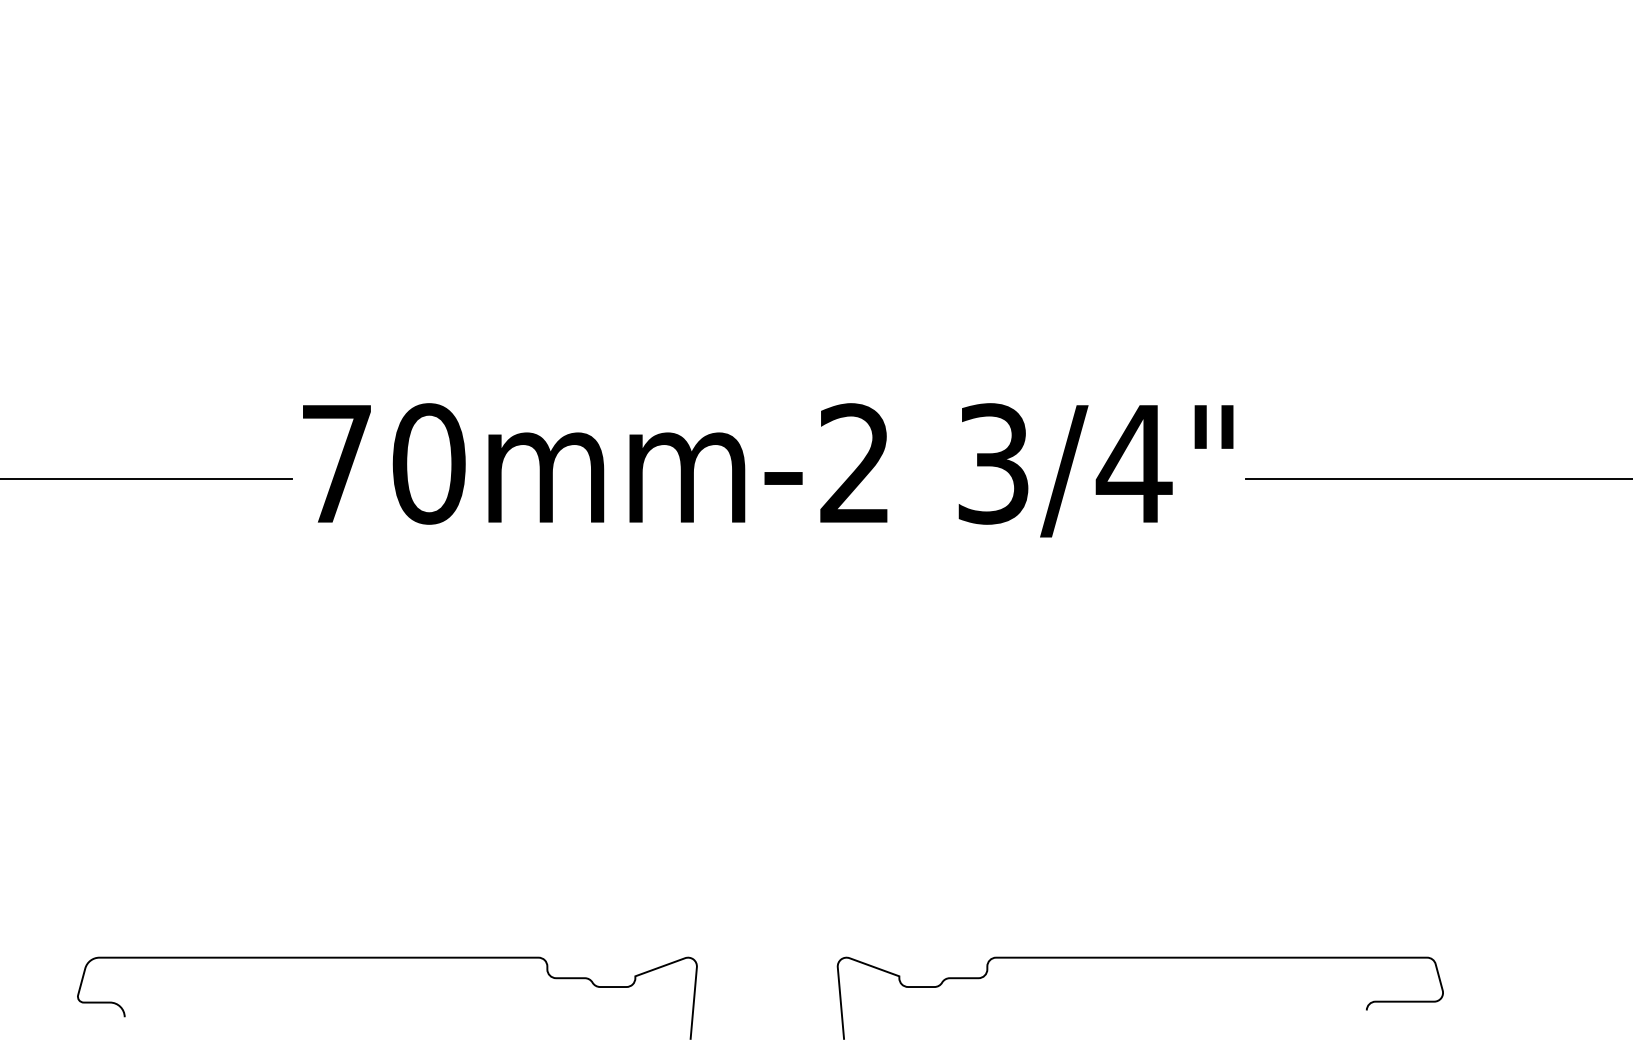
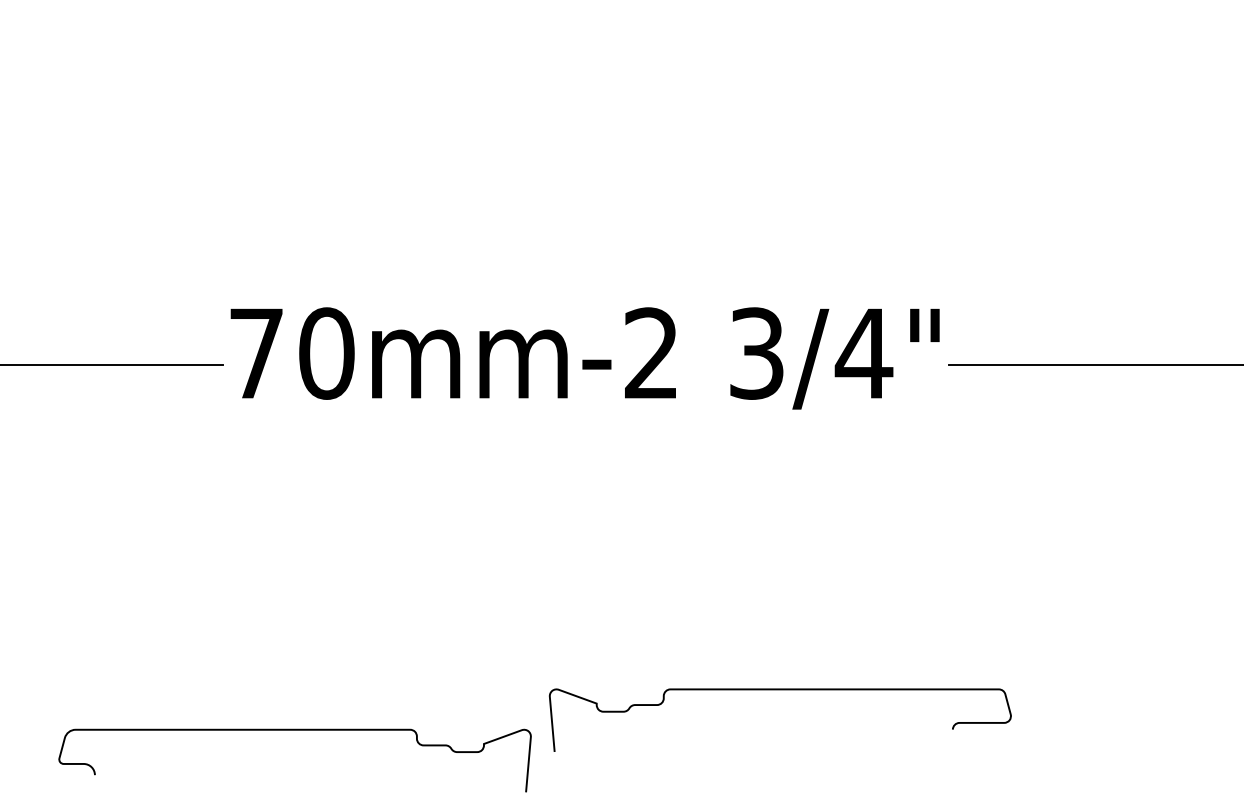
curve: (1139, 958) -> (779, 690), moved

